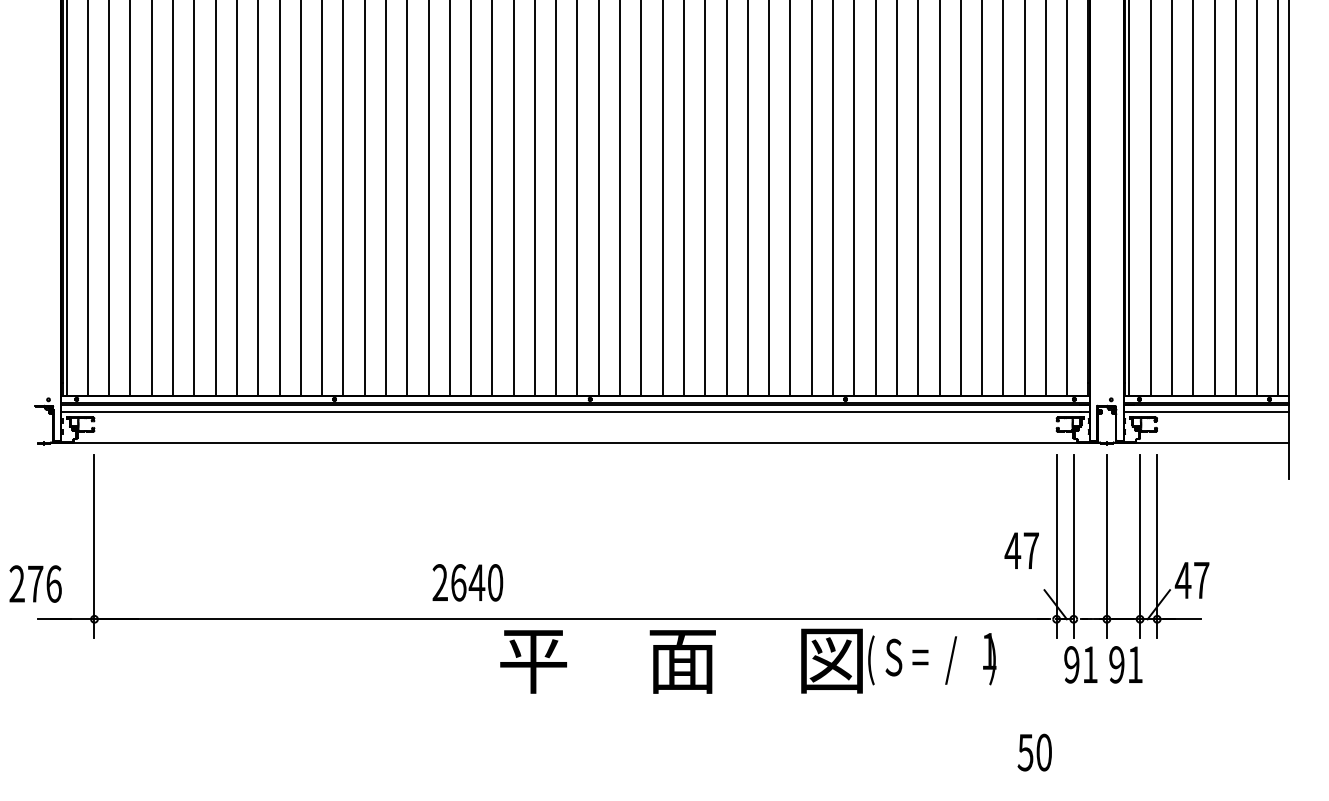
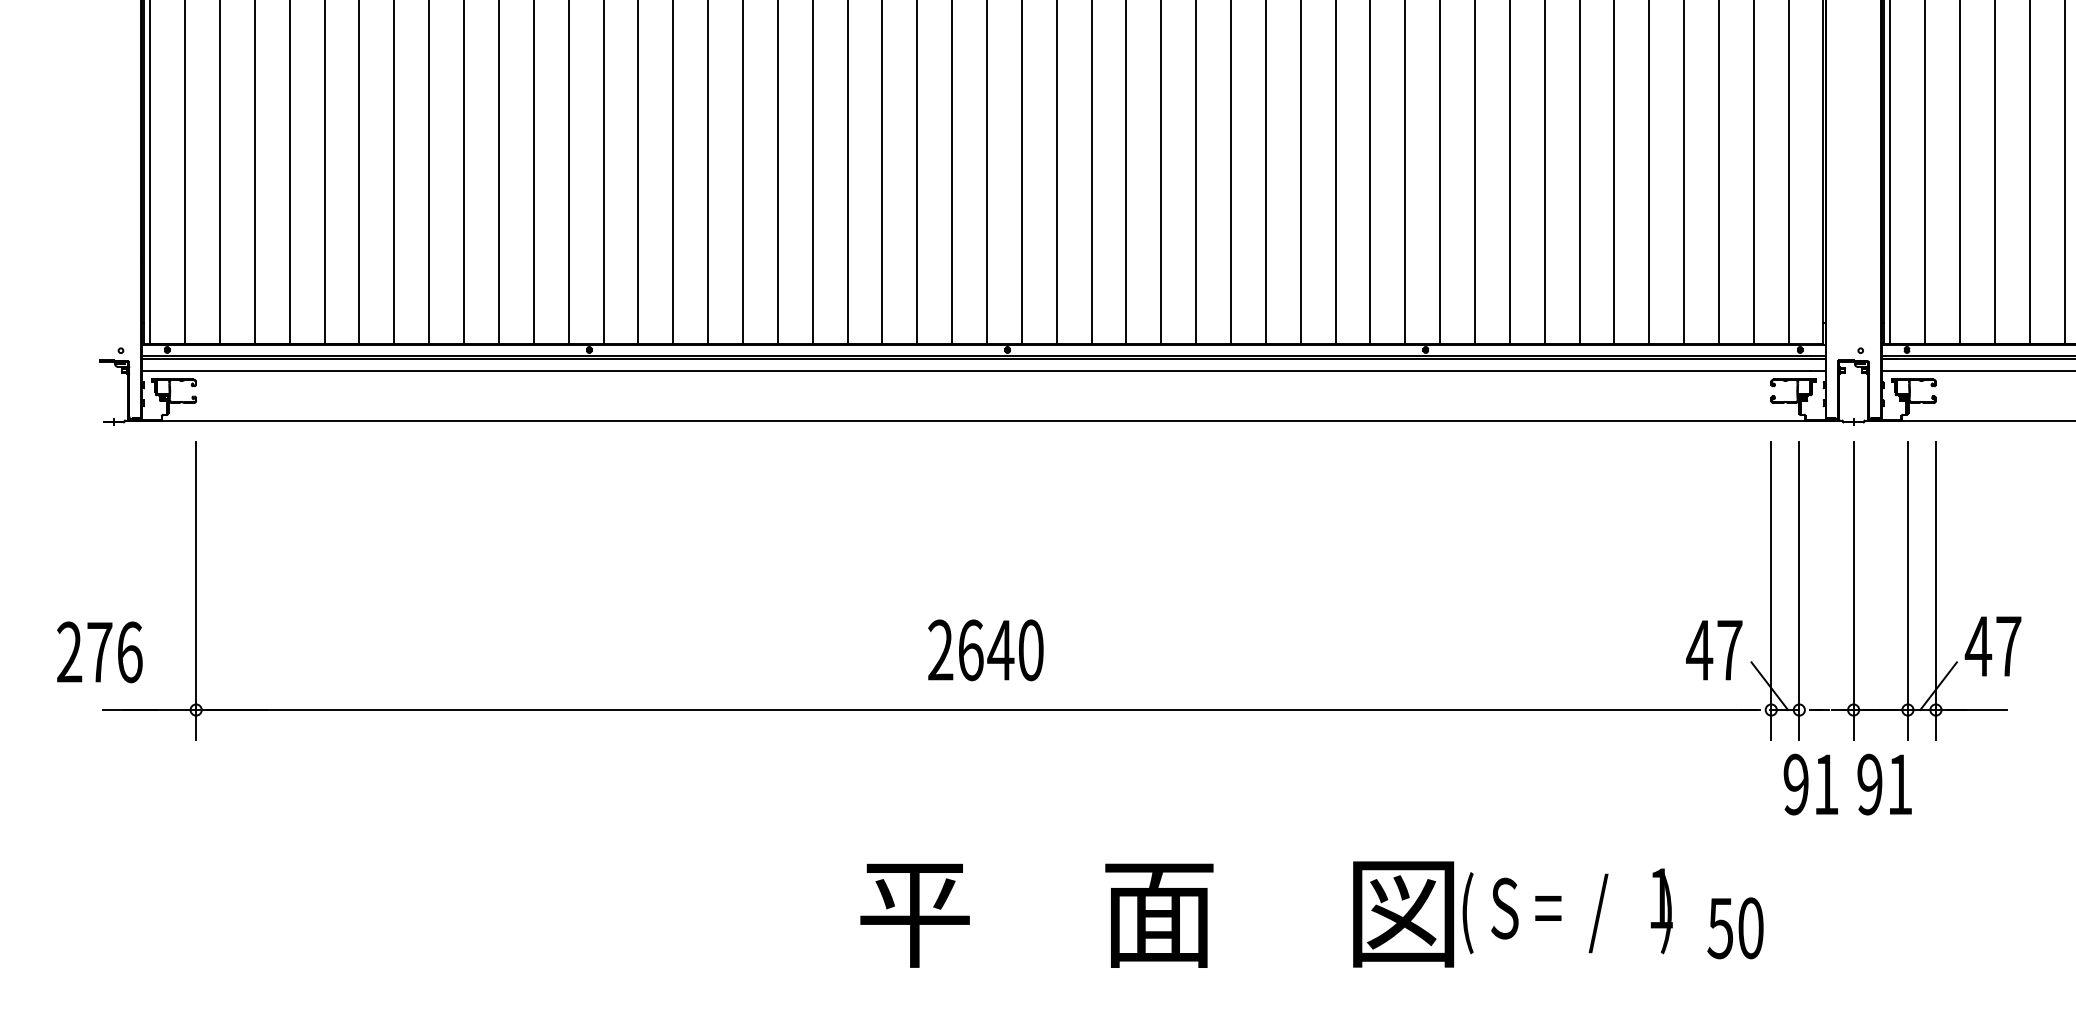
text: (1021, 550) -> (1713, 649), moved
text: (467, 582) -> (985, 649), moved
text: (748, 660) -> (1266, 913), moved

